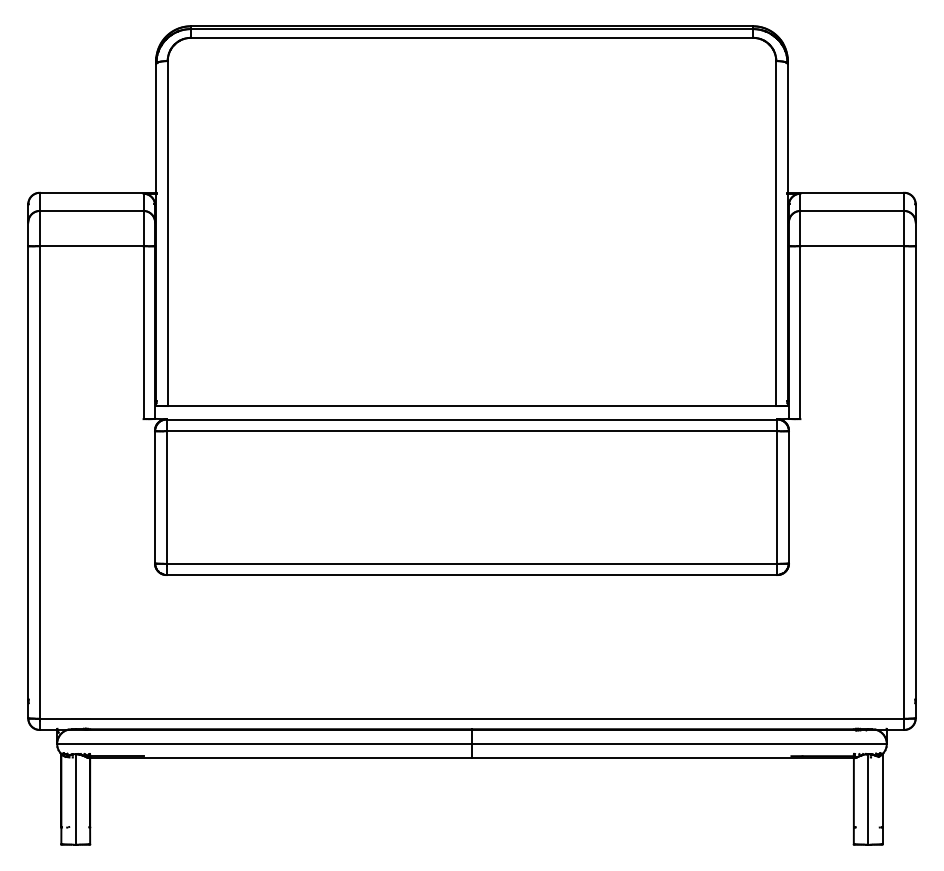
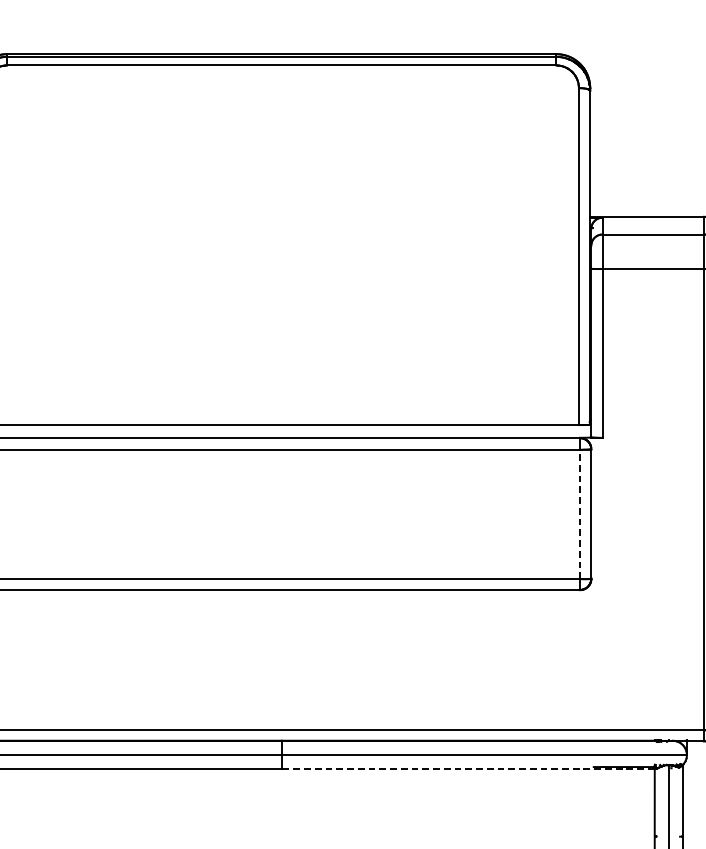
line: (777, 497) -> (580, 514), solid -> dashed
line: (662, 758) -> (467, 769), solid -> dashed

